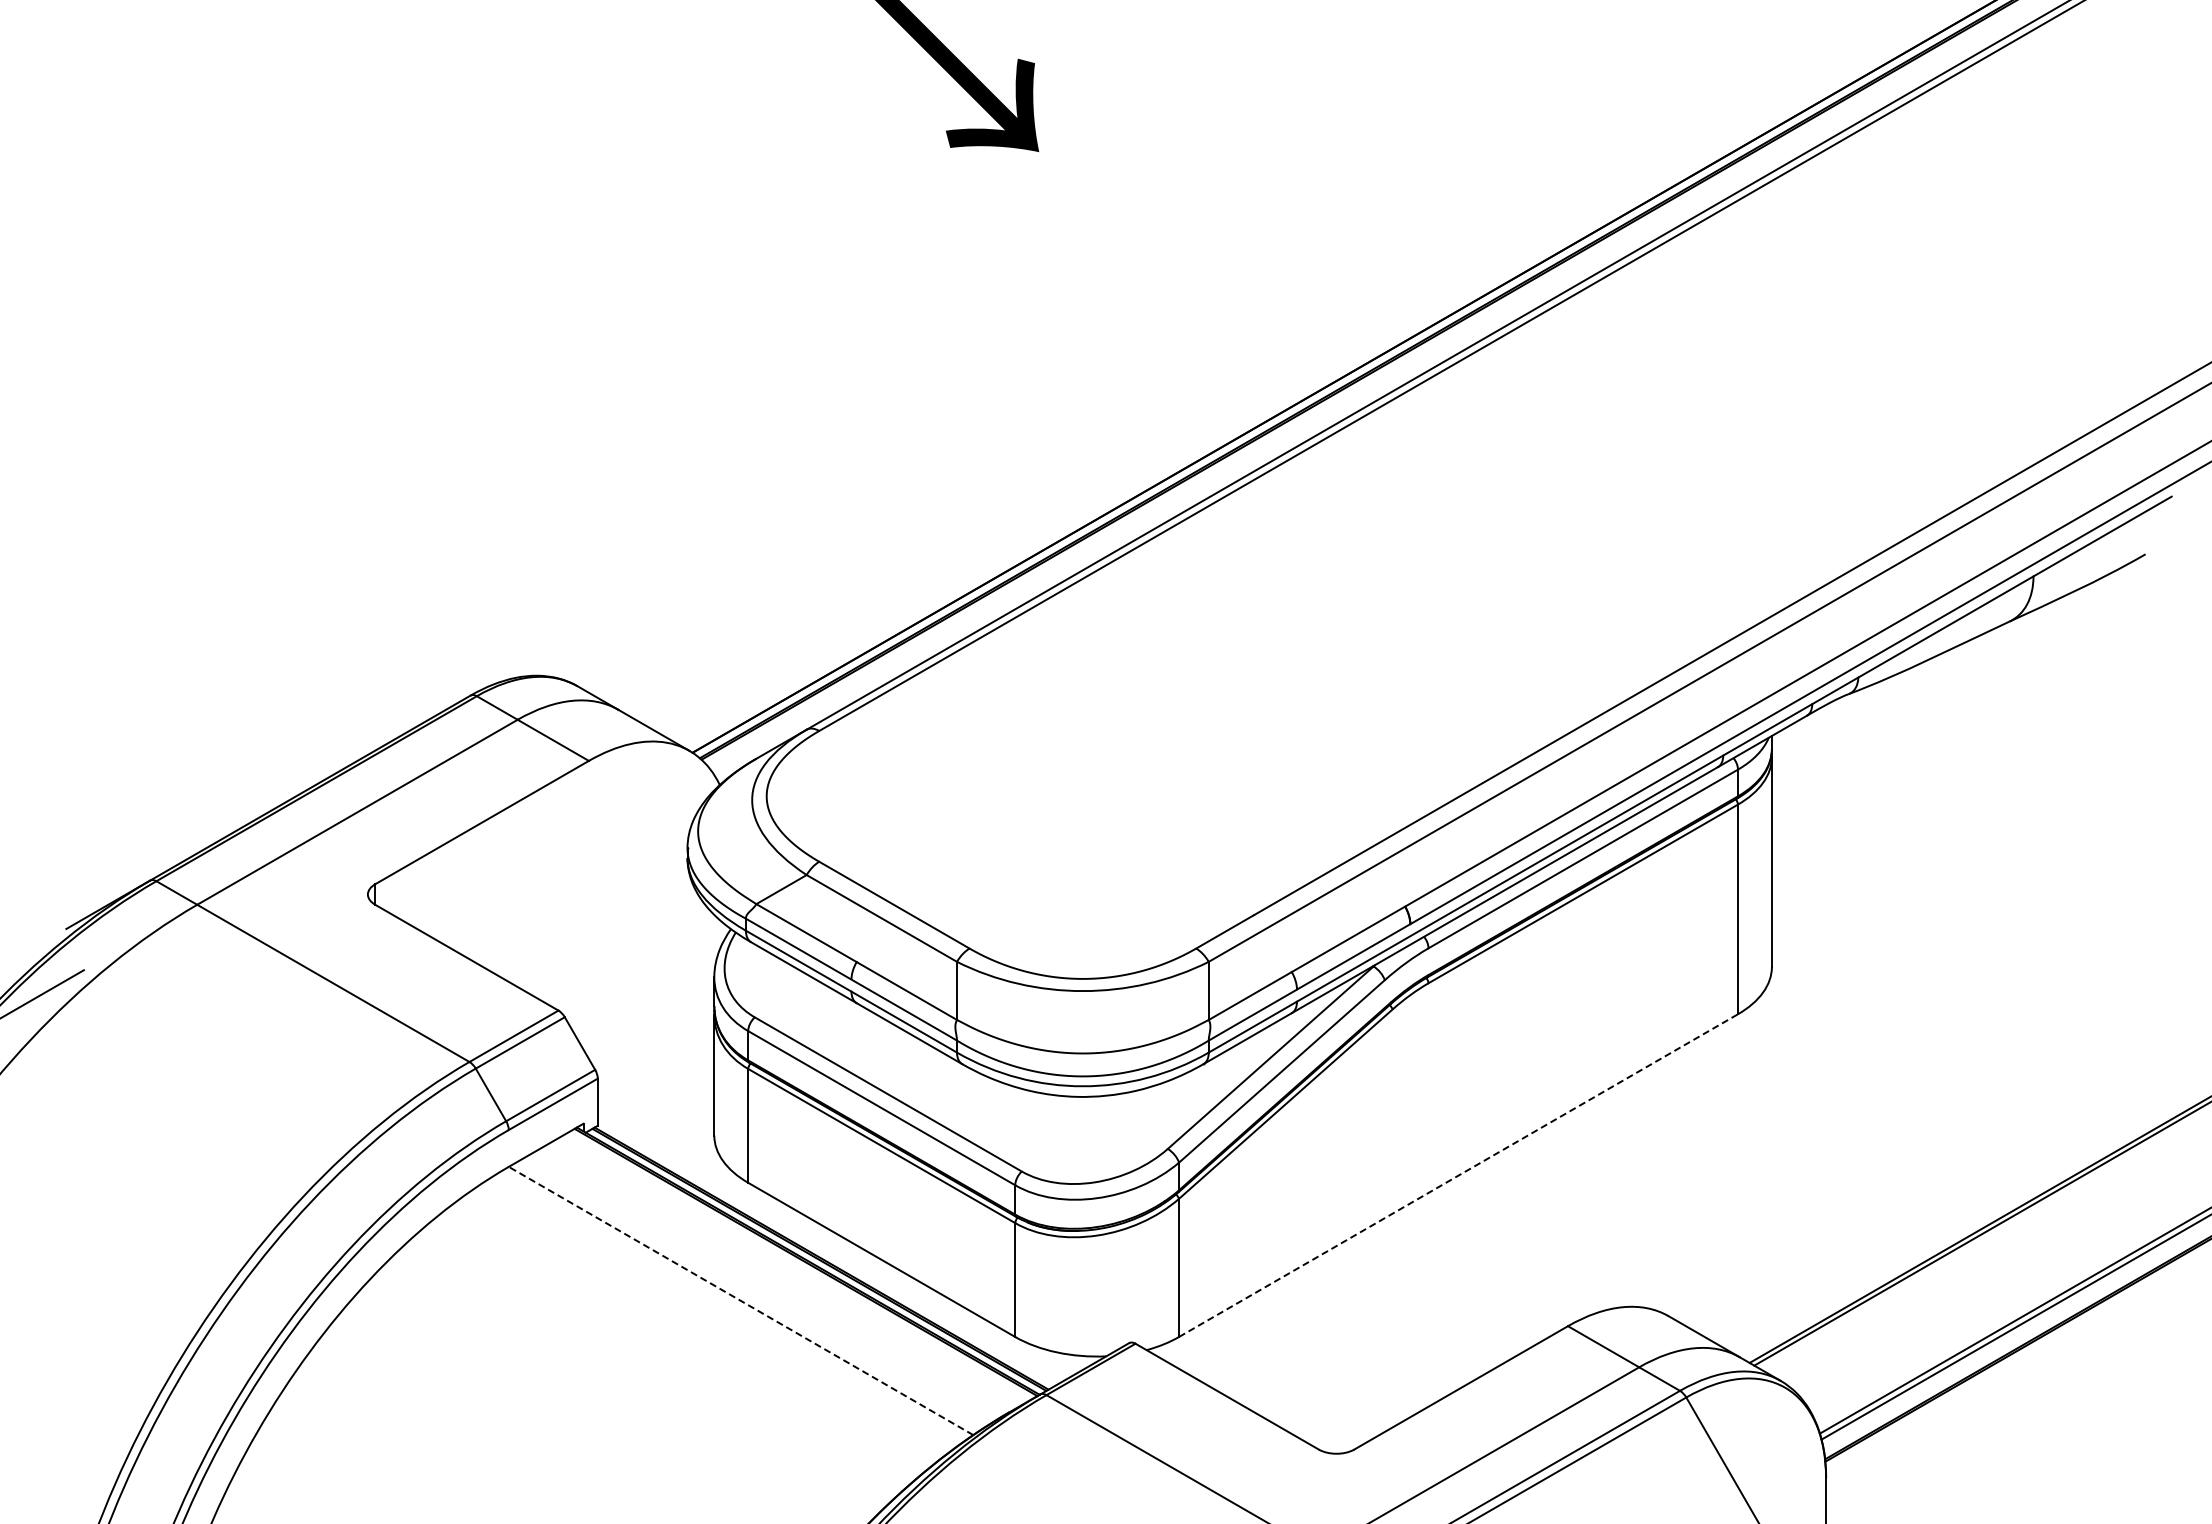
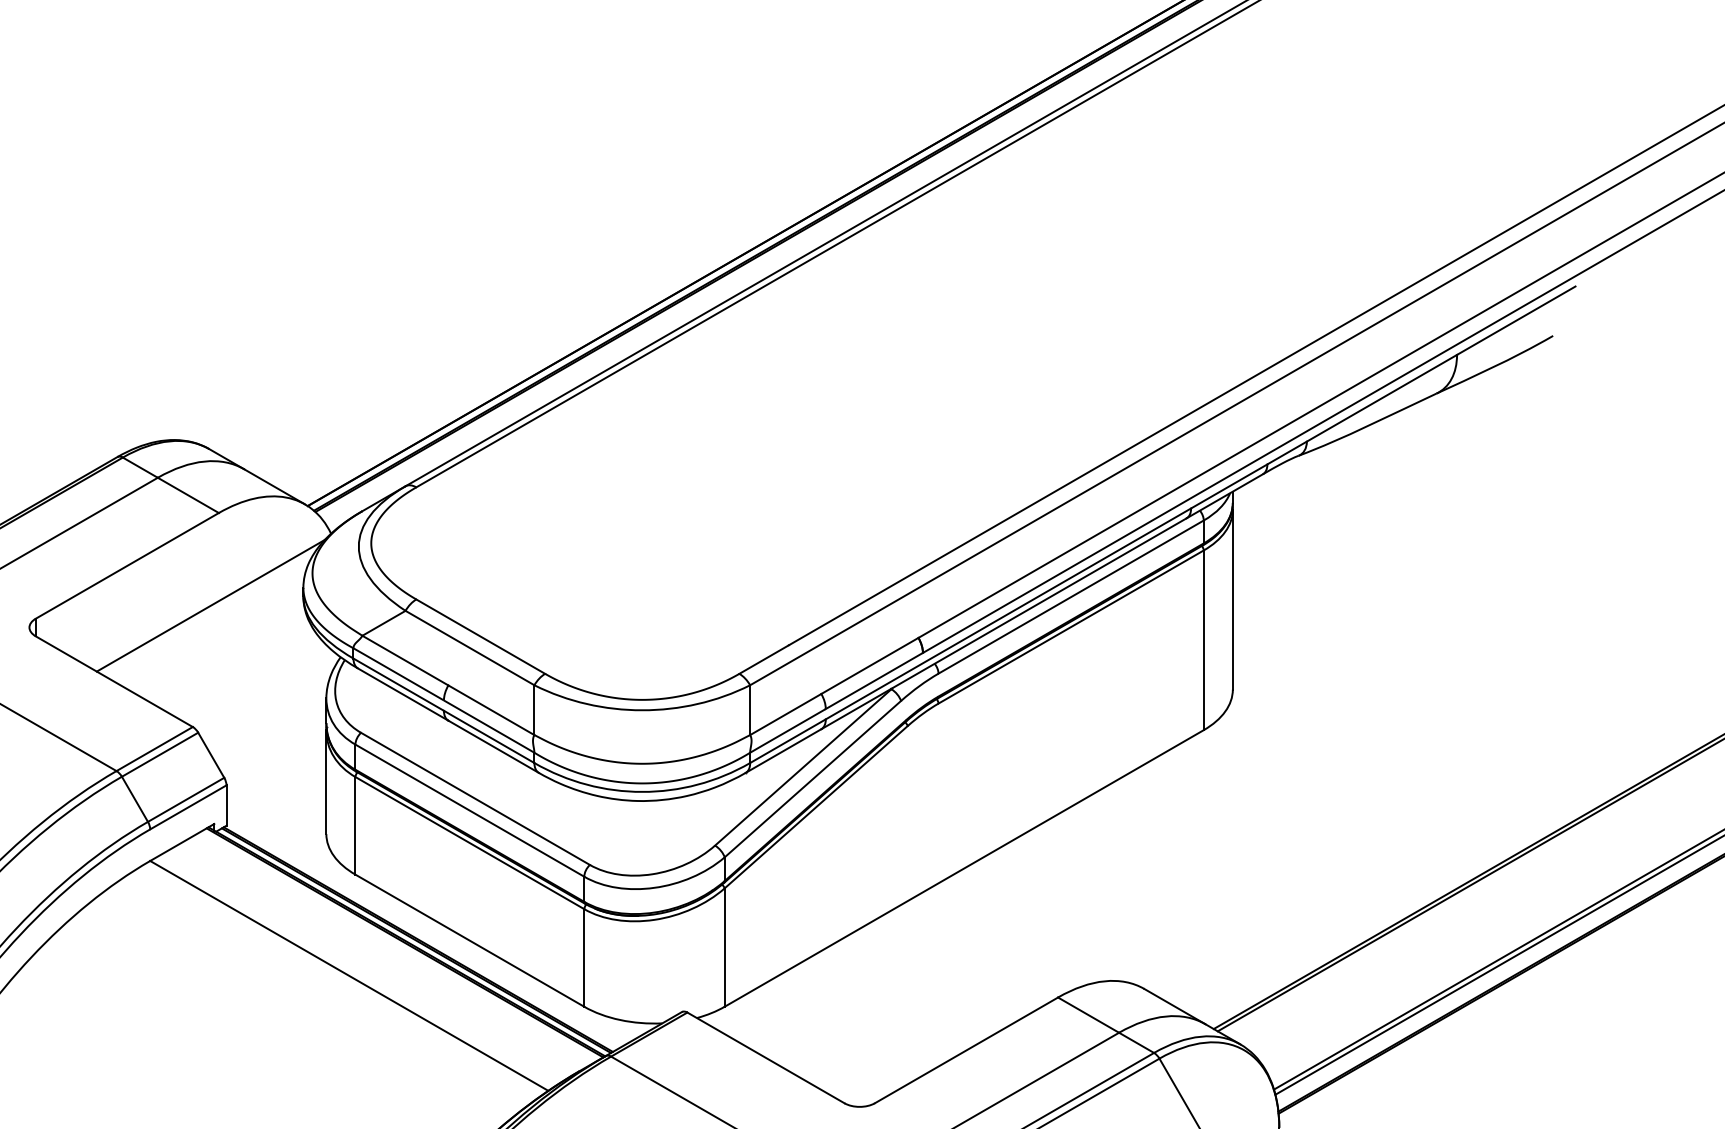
line: (579, 868) -> (210, 605), added
line: (1458, 1175) -> (964, 868), dashed -> solid
line: (740, 1300) -> (348, 975), dashed -> solid

